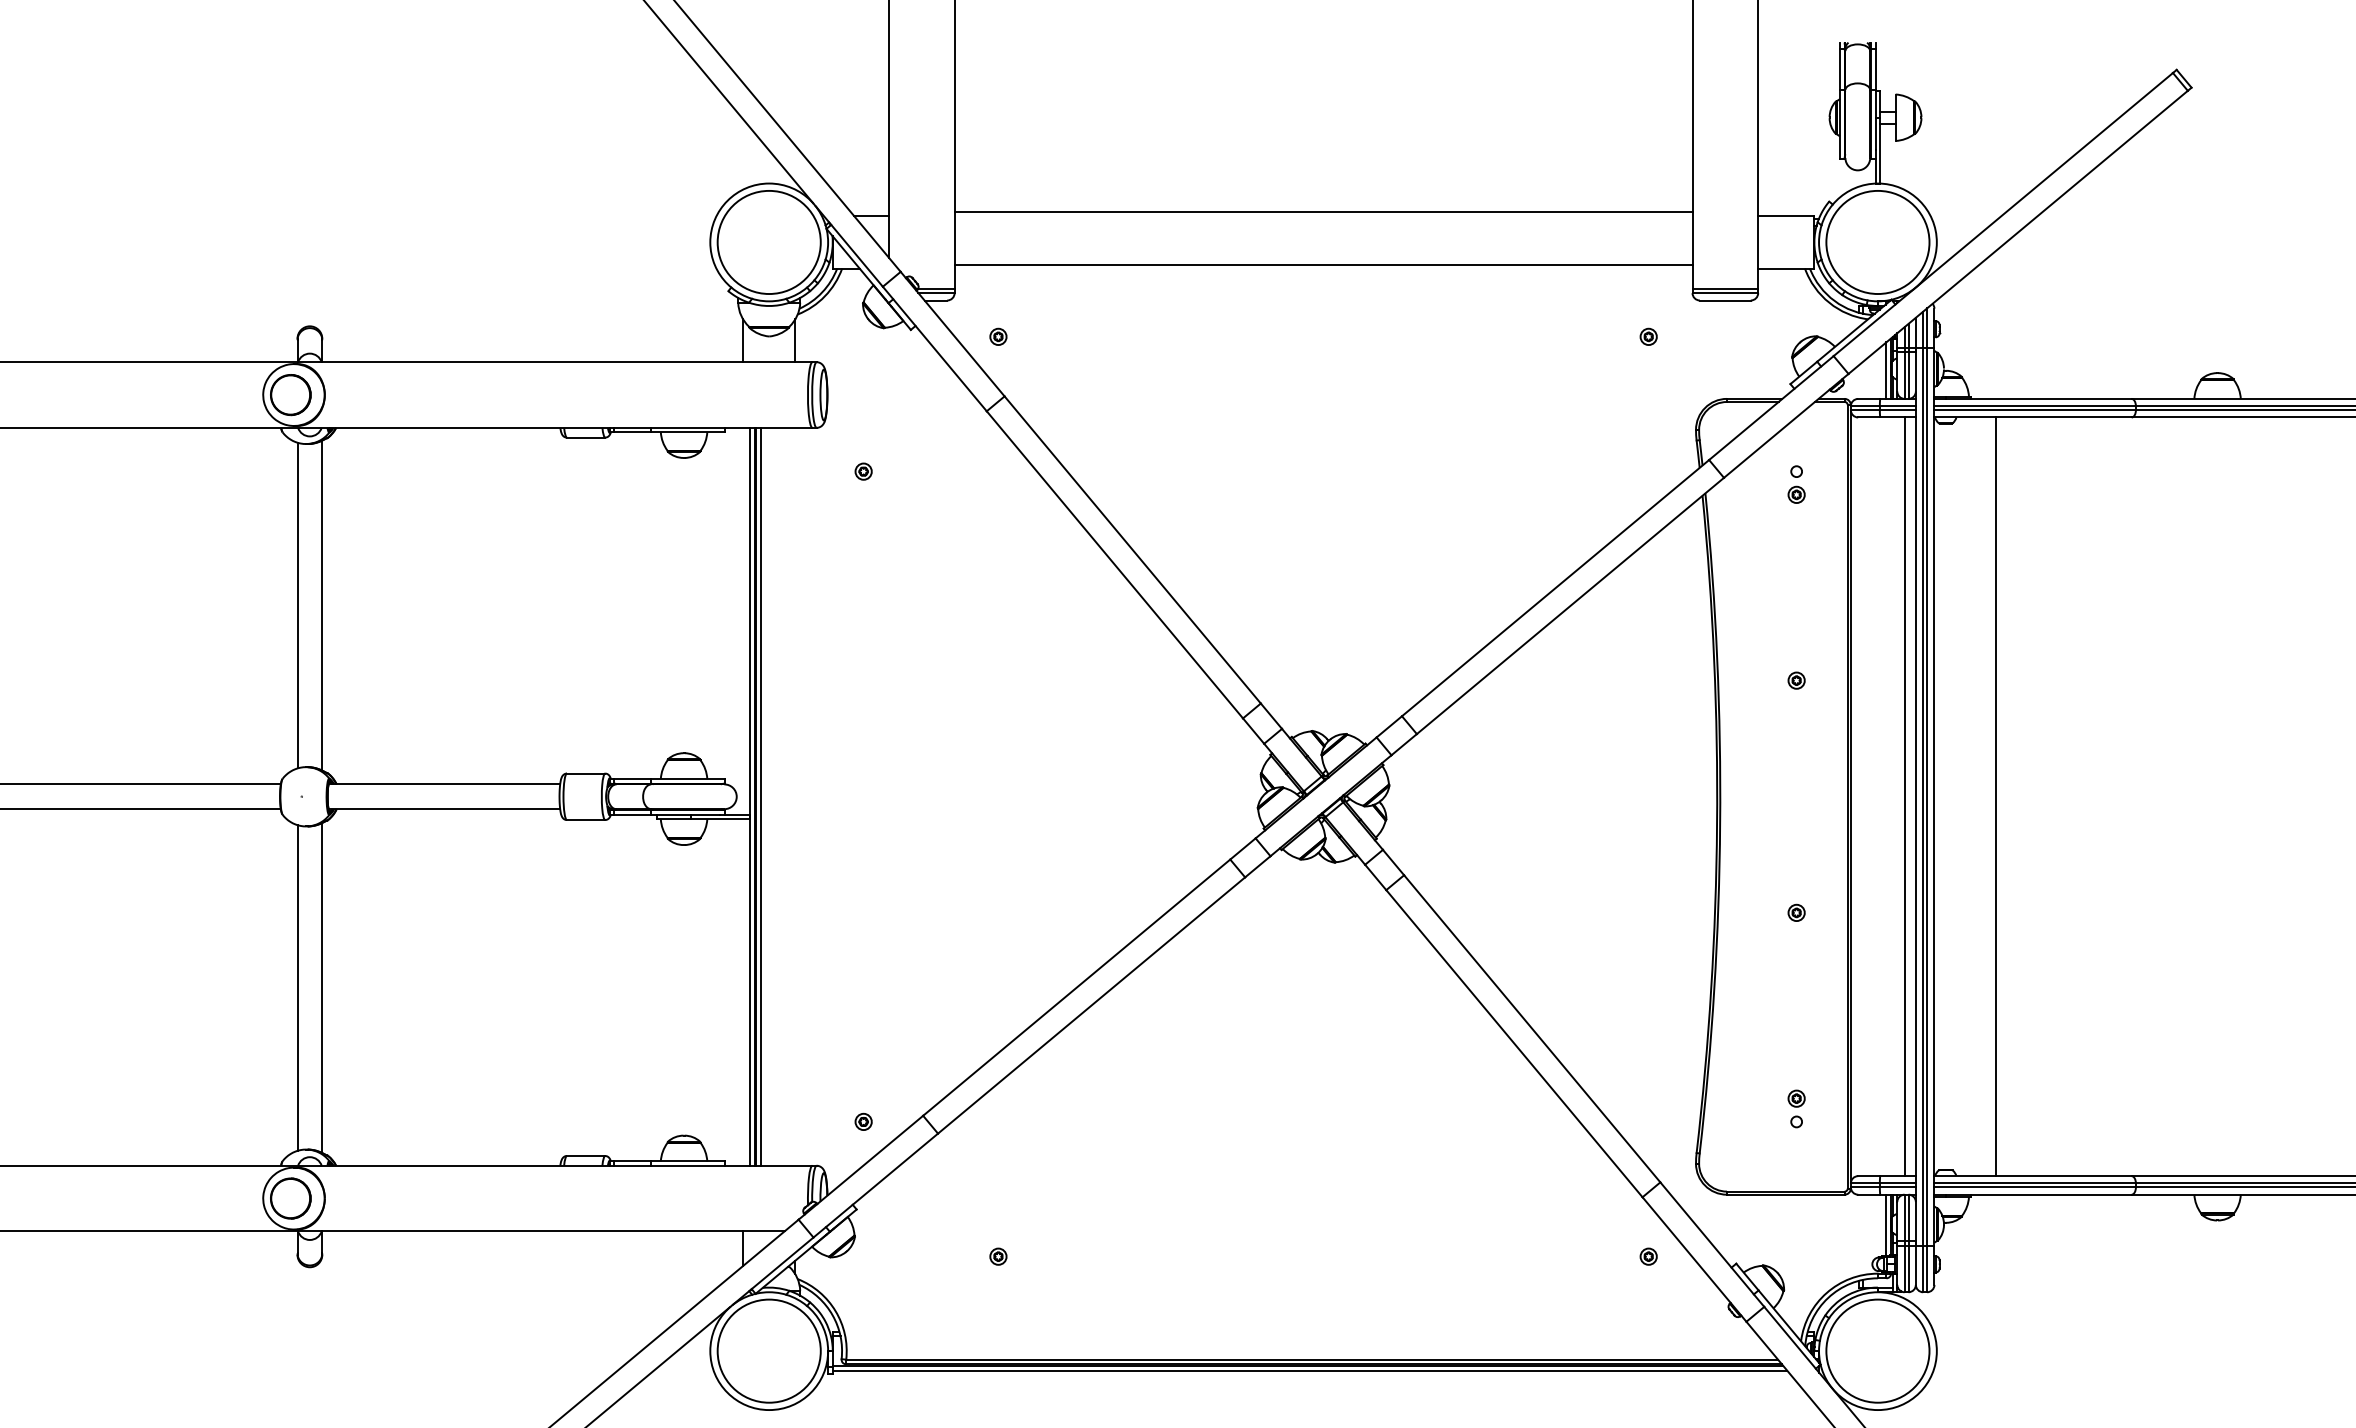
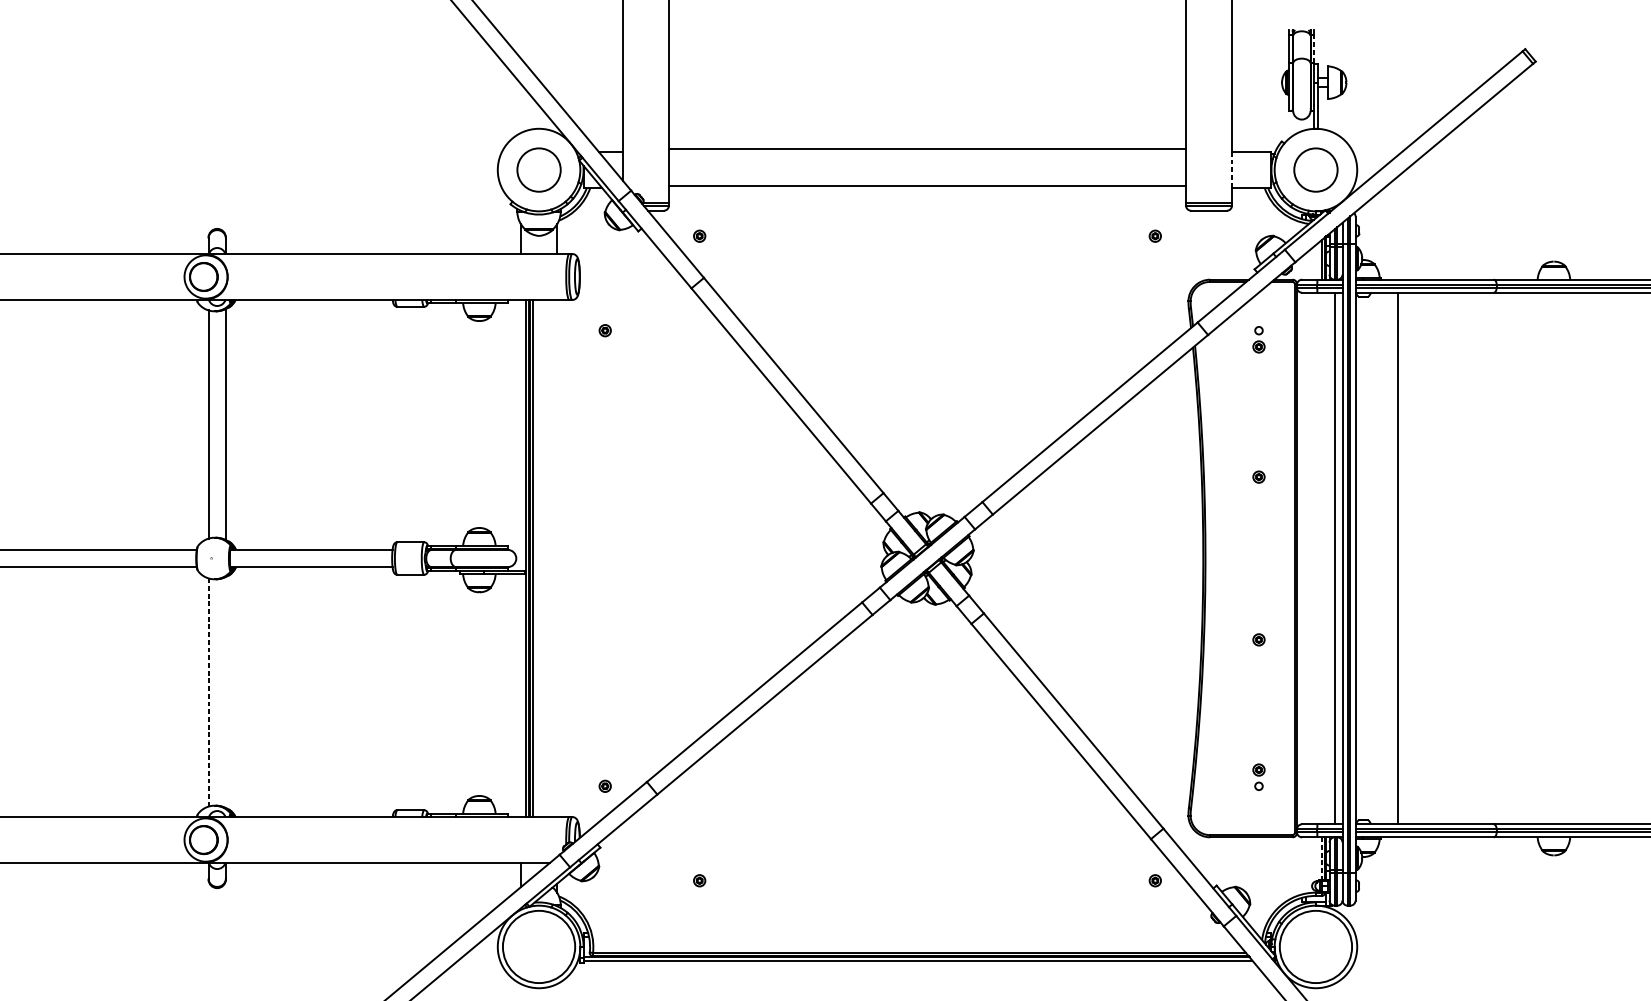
line: (1875, 69) -> (1314, 48), solid -> dashed
circle: (768, 242) -> (538, 170), size x0.6
line: (1758, 242) -> (1232, 170), solid -> dashed
circle: (1877, 242) -> (1315, 170), size x0.6
line: (322, 987) -> (226, 692), removed
line: (297, 988) -> (208, 692), solid -> dashed
line: (1886, 1225) -> (1321, 858), solid -> dashed

